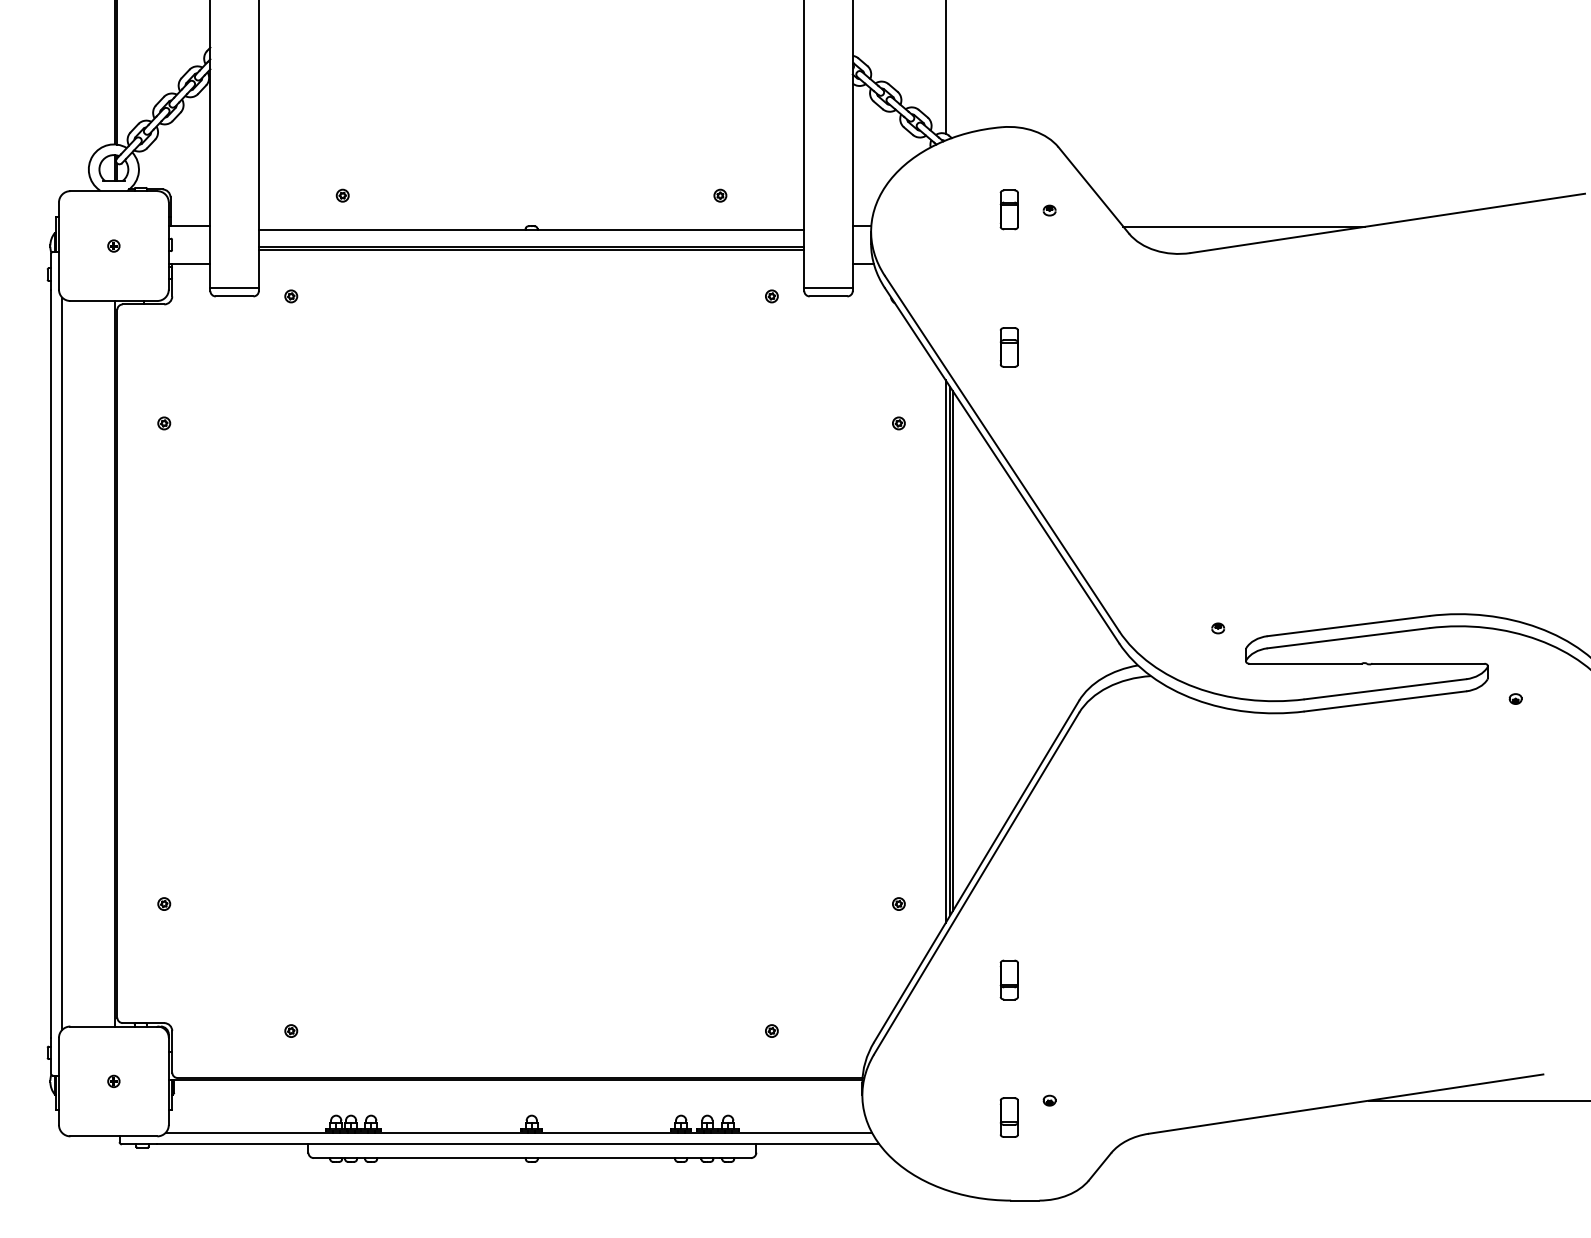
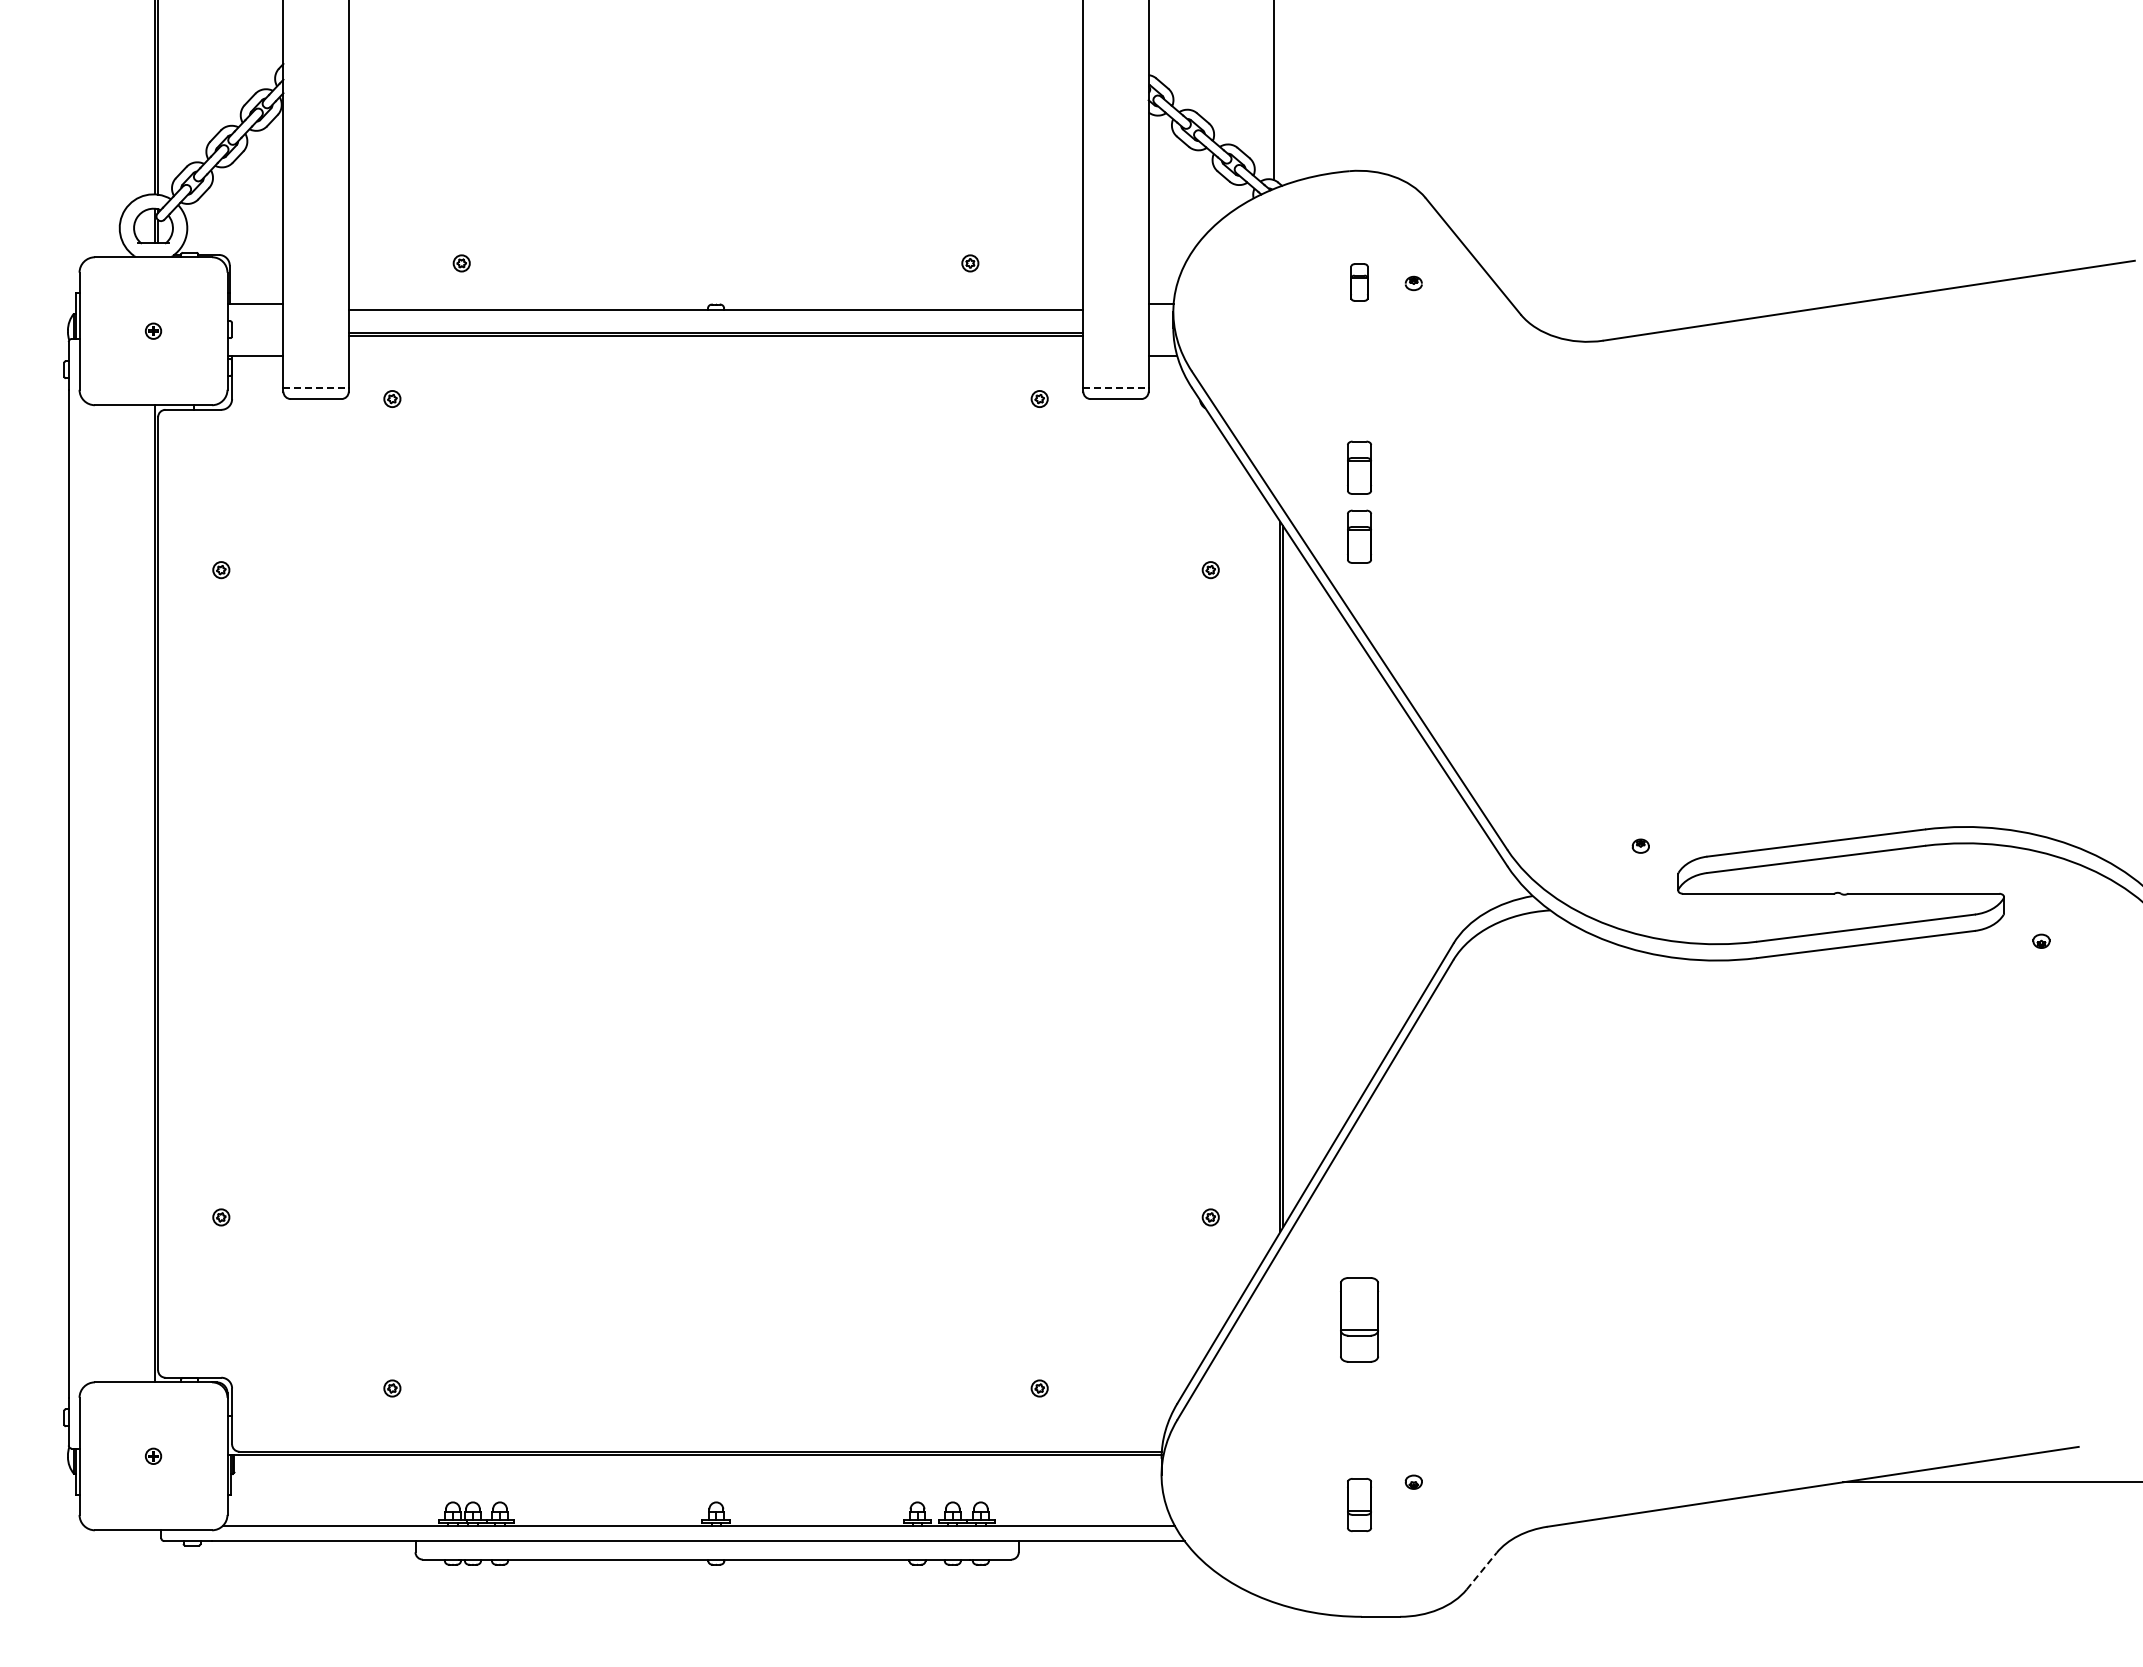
part: (1009, 209) -> (1359, 282), size x0.7
line: (1243, 226) -> (1675, 305), removed
line: (234, 287) -> (316, 387), solid -> dashed
line: (828, 287) -> (1116, 387), solid -> dashed
part: (1009, 398) -> (1359, 536), added
line: (945, 651) -> (1273, 877), removed
line: (62, 663) -> (84, 893), removed
part: (1009, 979) -> (1359, 1319), size x1.6
line: (1099, 1166) -> (1481, 1571), solid -> dashed

